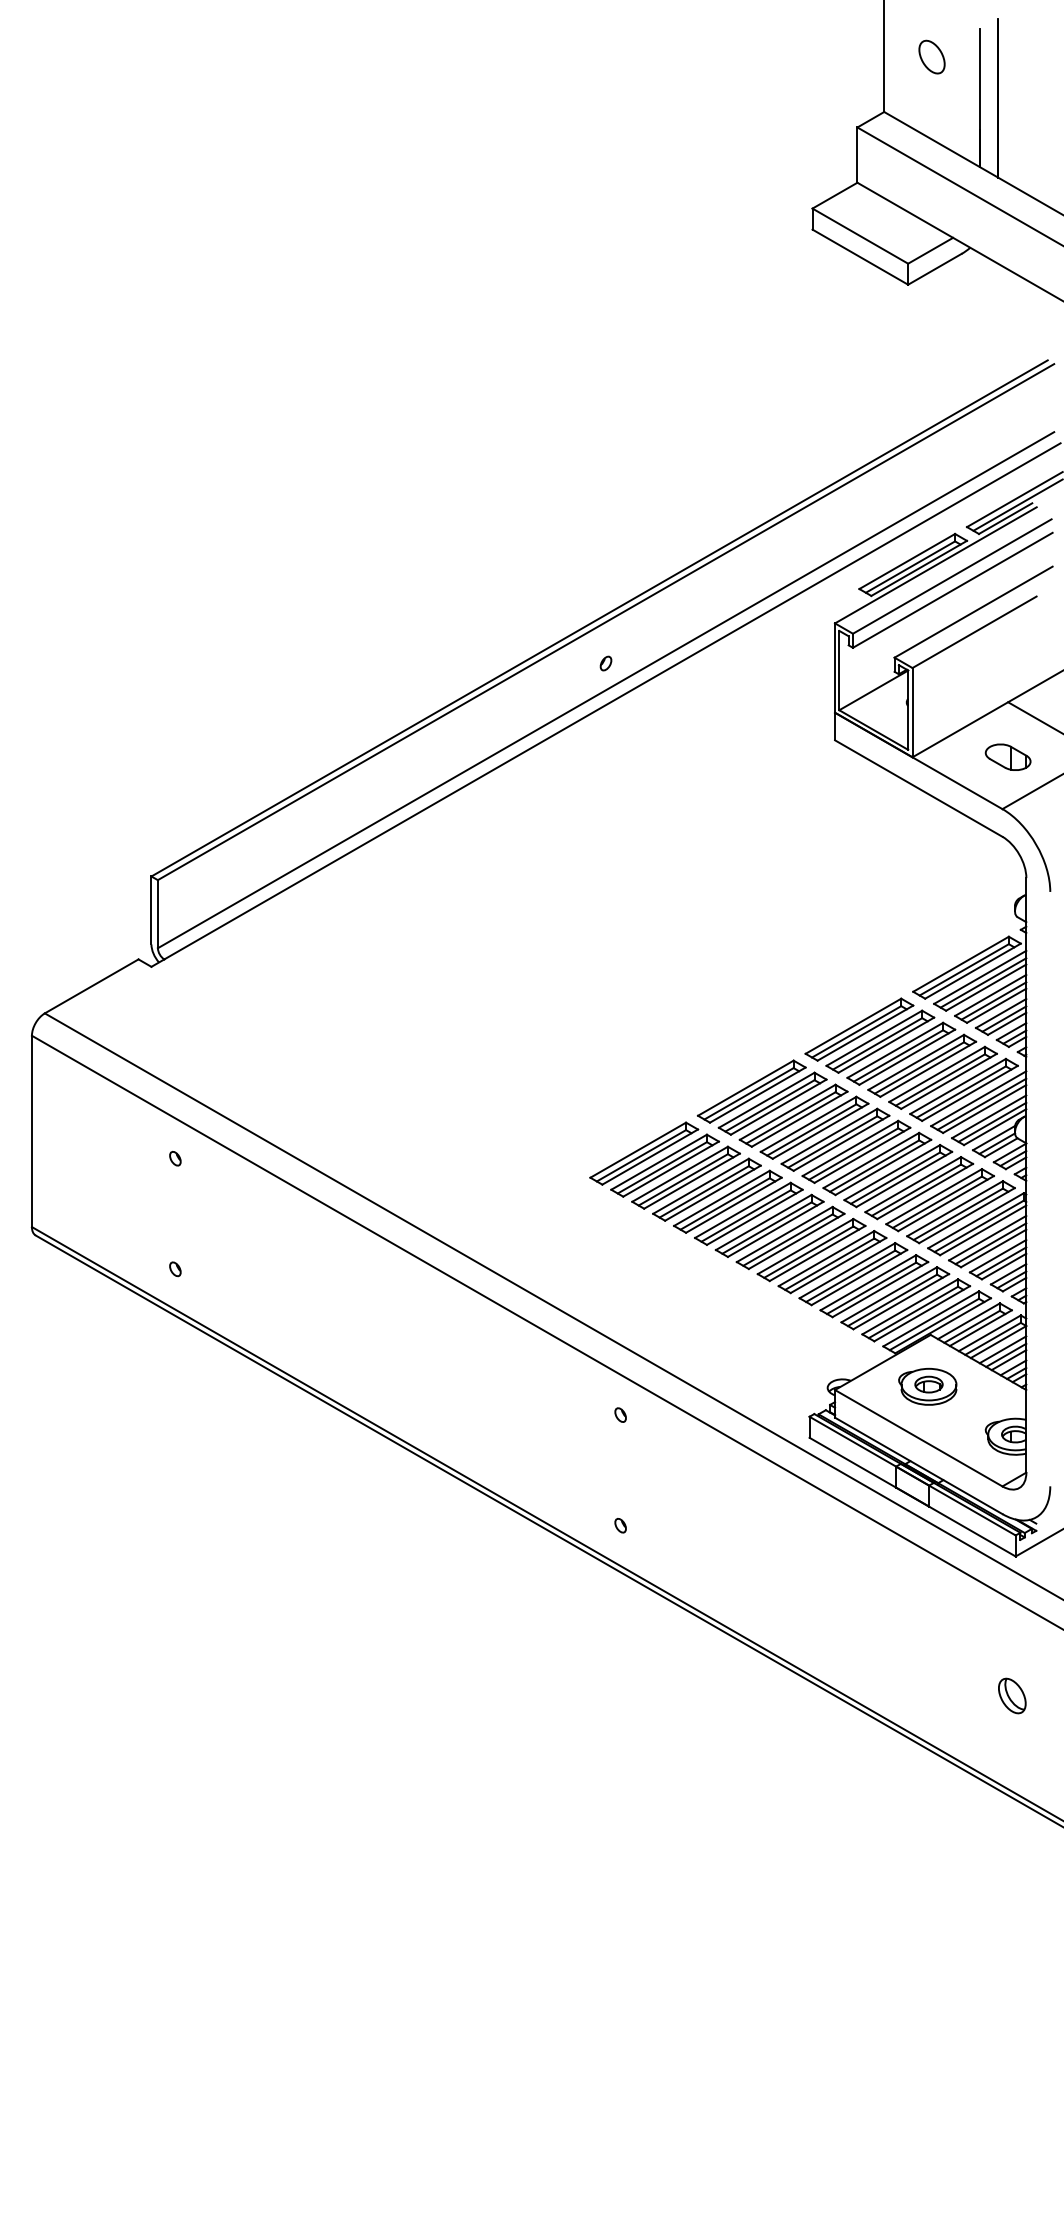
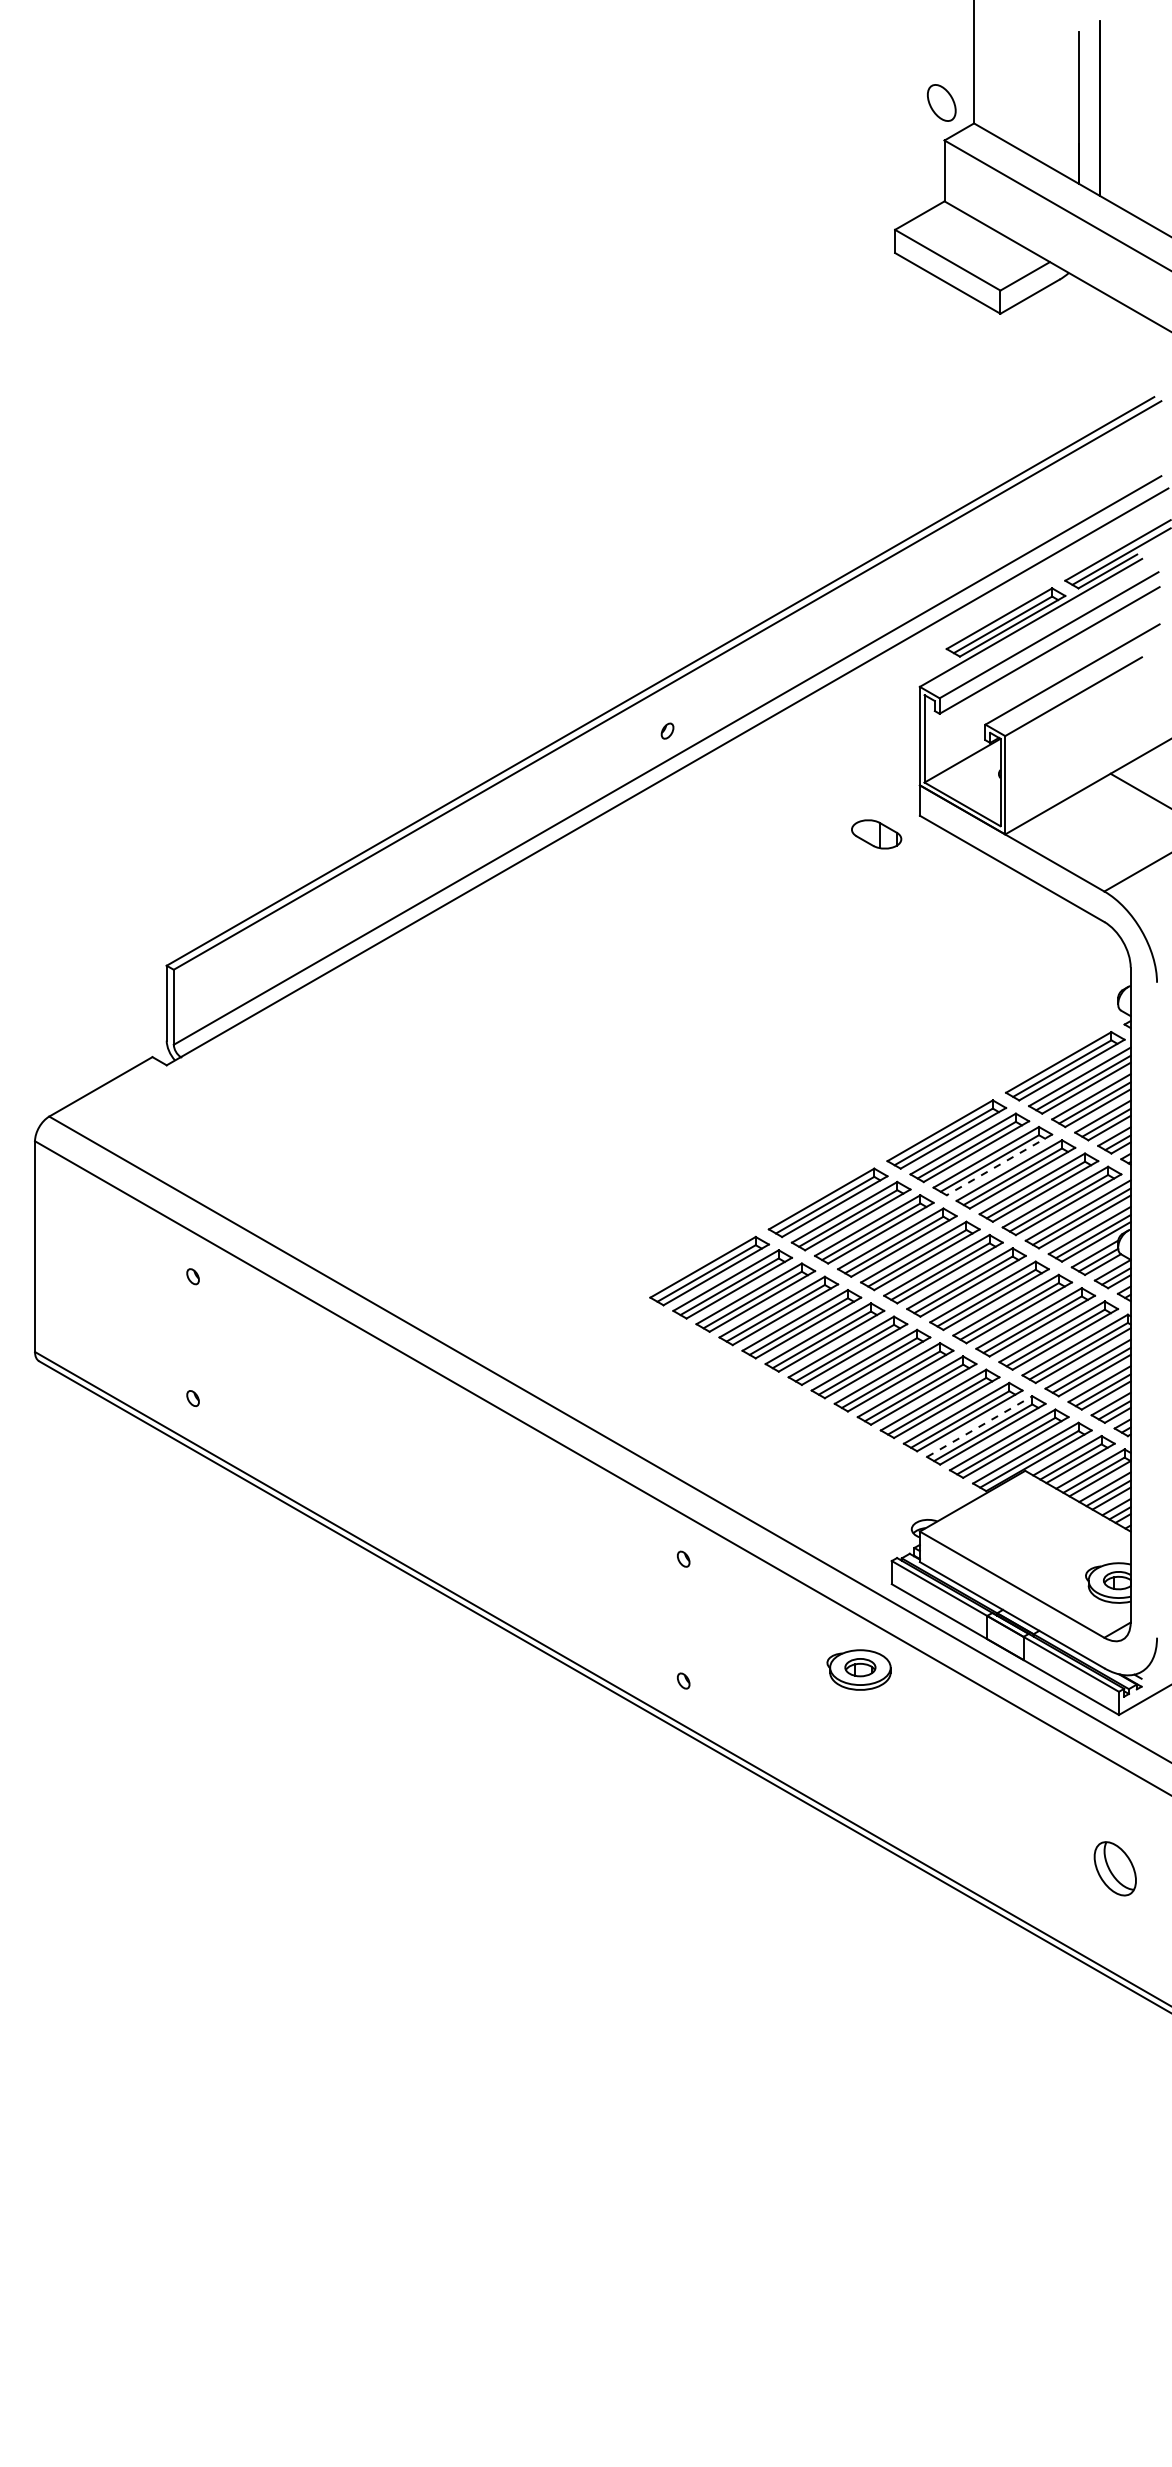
part: (931, 56) -> (941, 102), moved
part: (1008, 757) -> (876, 834), moved
line: (907, 1056) -> (999, 1164), solid -> dashed
line: (889, 1294) -> (979, 1426), solid -> dashed
part: (927, 1386) -> (858, 1669), moved
part: (1011, 1695) -> (1114, 1868), size x1.4

